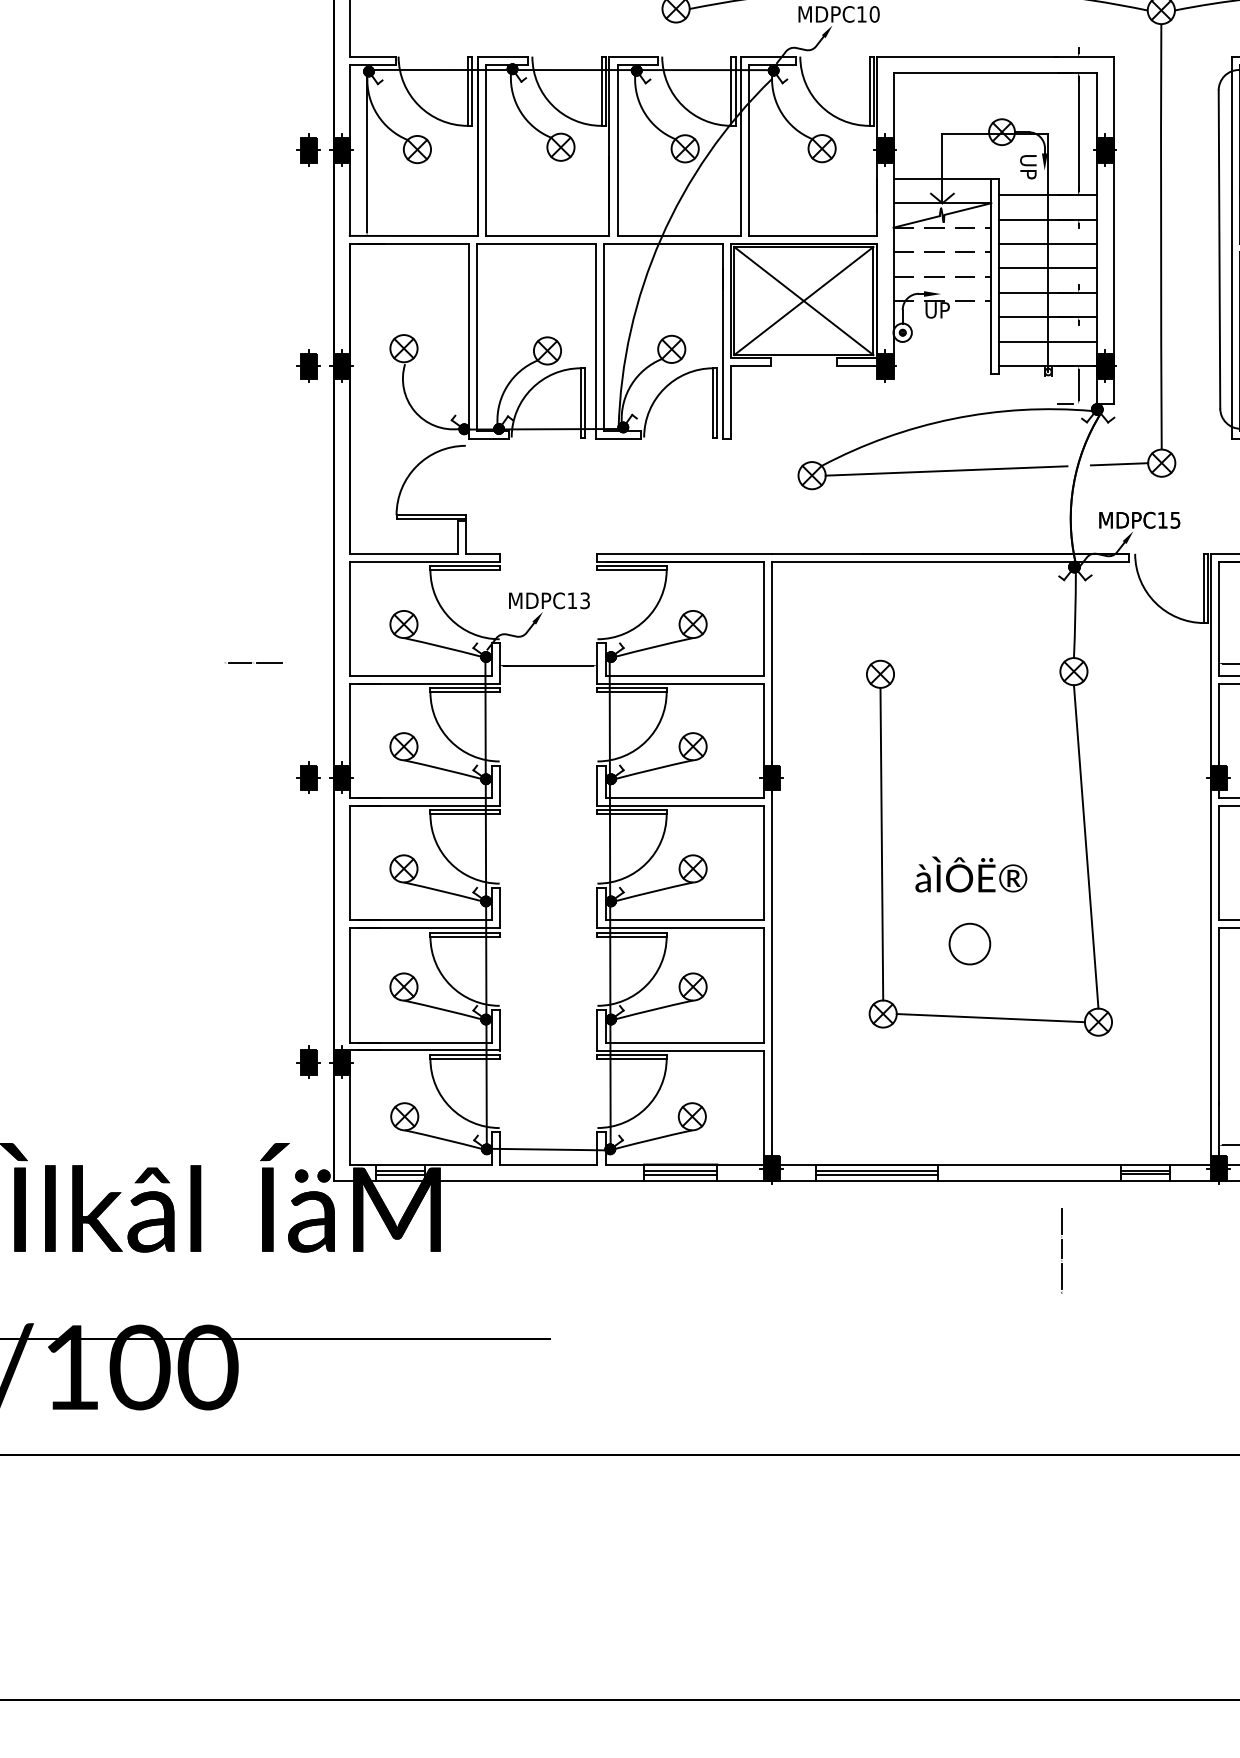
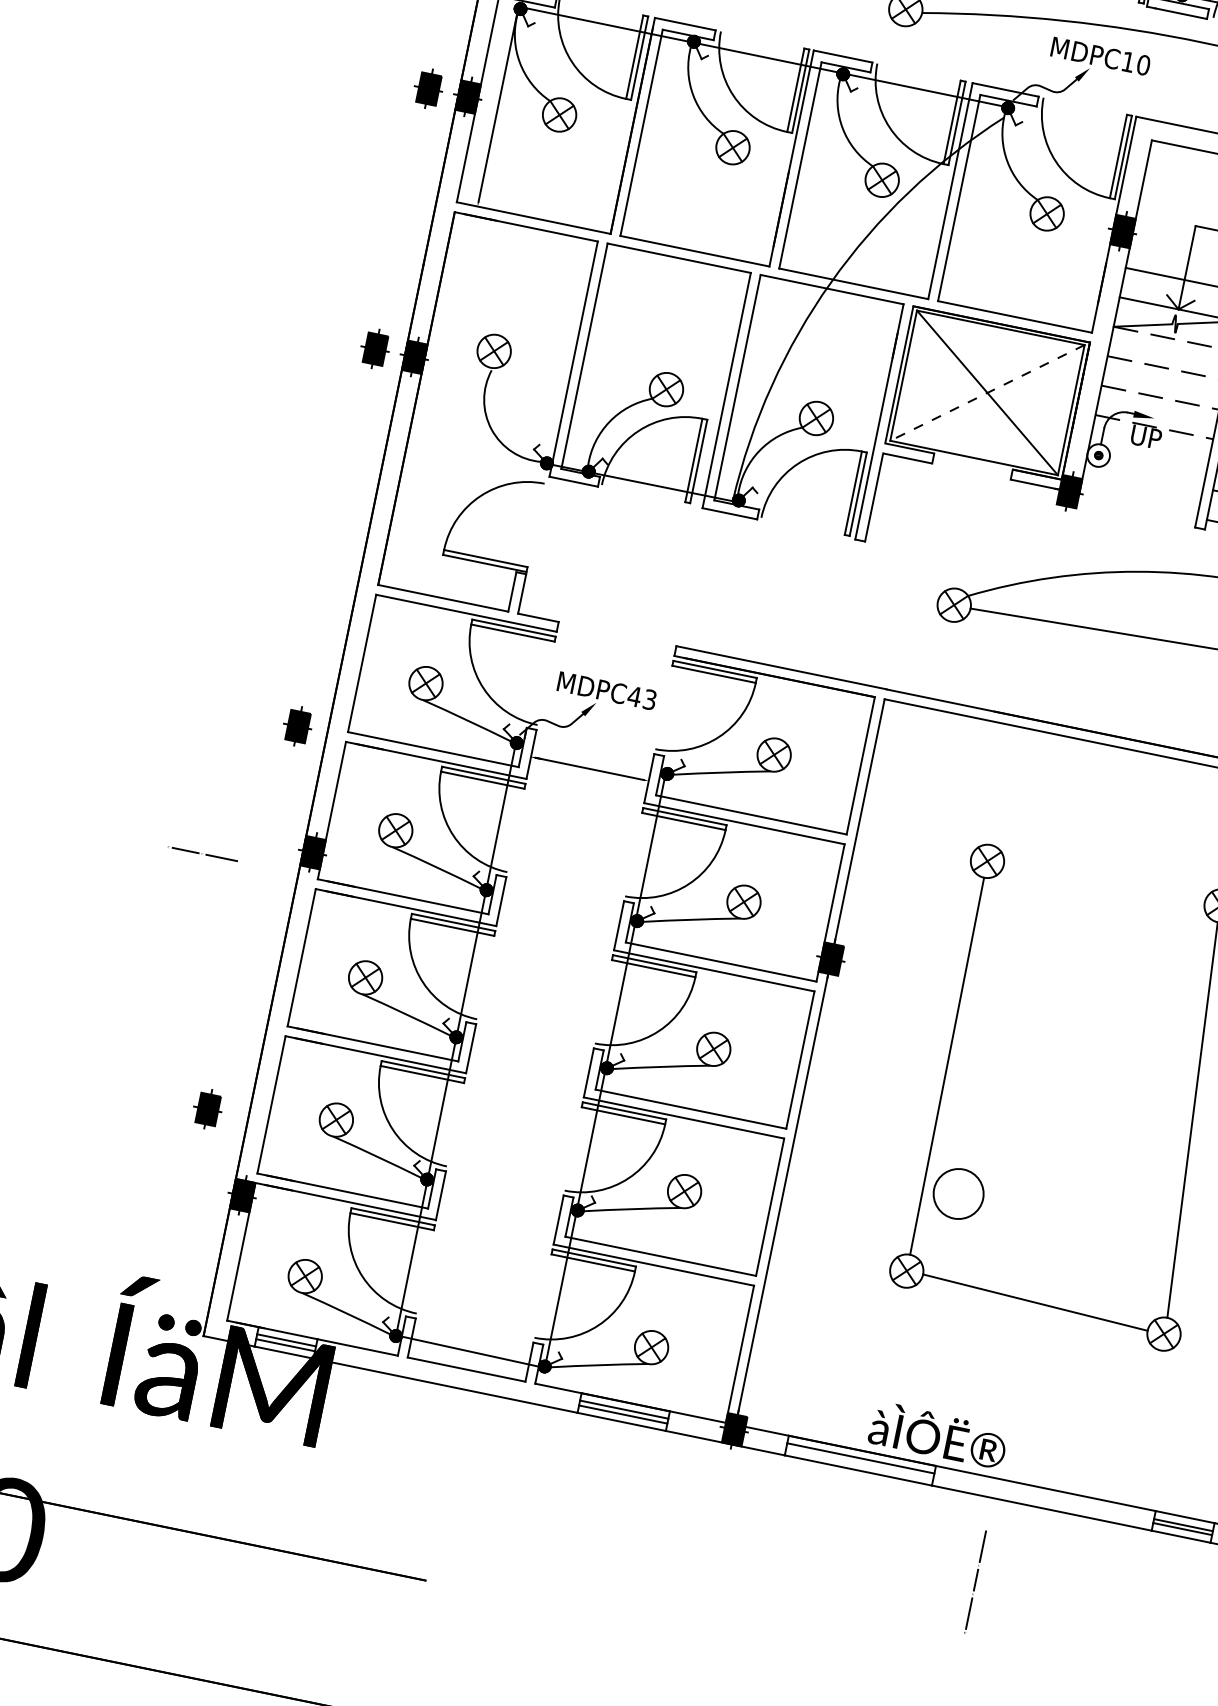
line: (803, 301) -> (986, 393), solid -> dashed
text: (572, 600) -> (634, 696), MDPC13 -> MDPC43
line: (253, 662) -> (202, 853), moved
part: (308, 777) -> (297, 726), moved
text: (971, 874) -> (938, 1435), moved
circle: (969, 943) -> (958, 1193), moved
part: (308, 1061) -> (207, 1108), moved
line: (877, 1174) -> (860, 1462), removed
line: (1061, 1250) -> (975, 1581), moved

